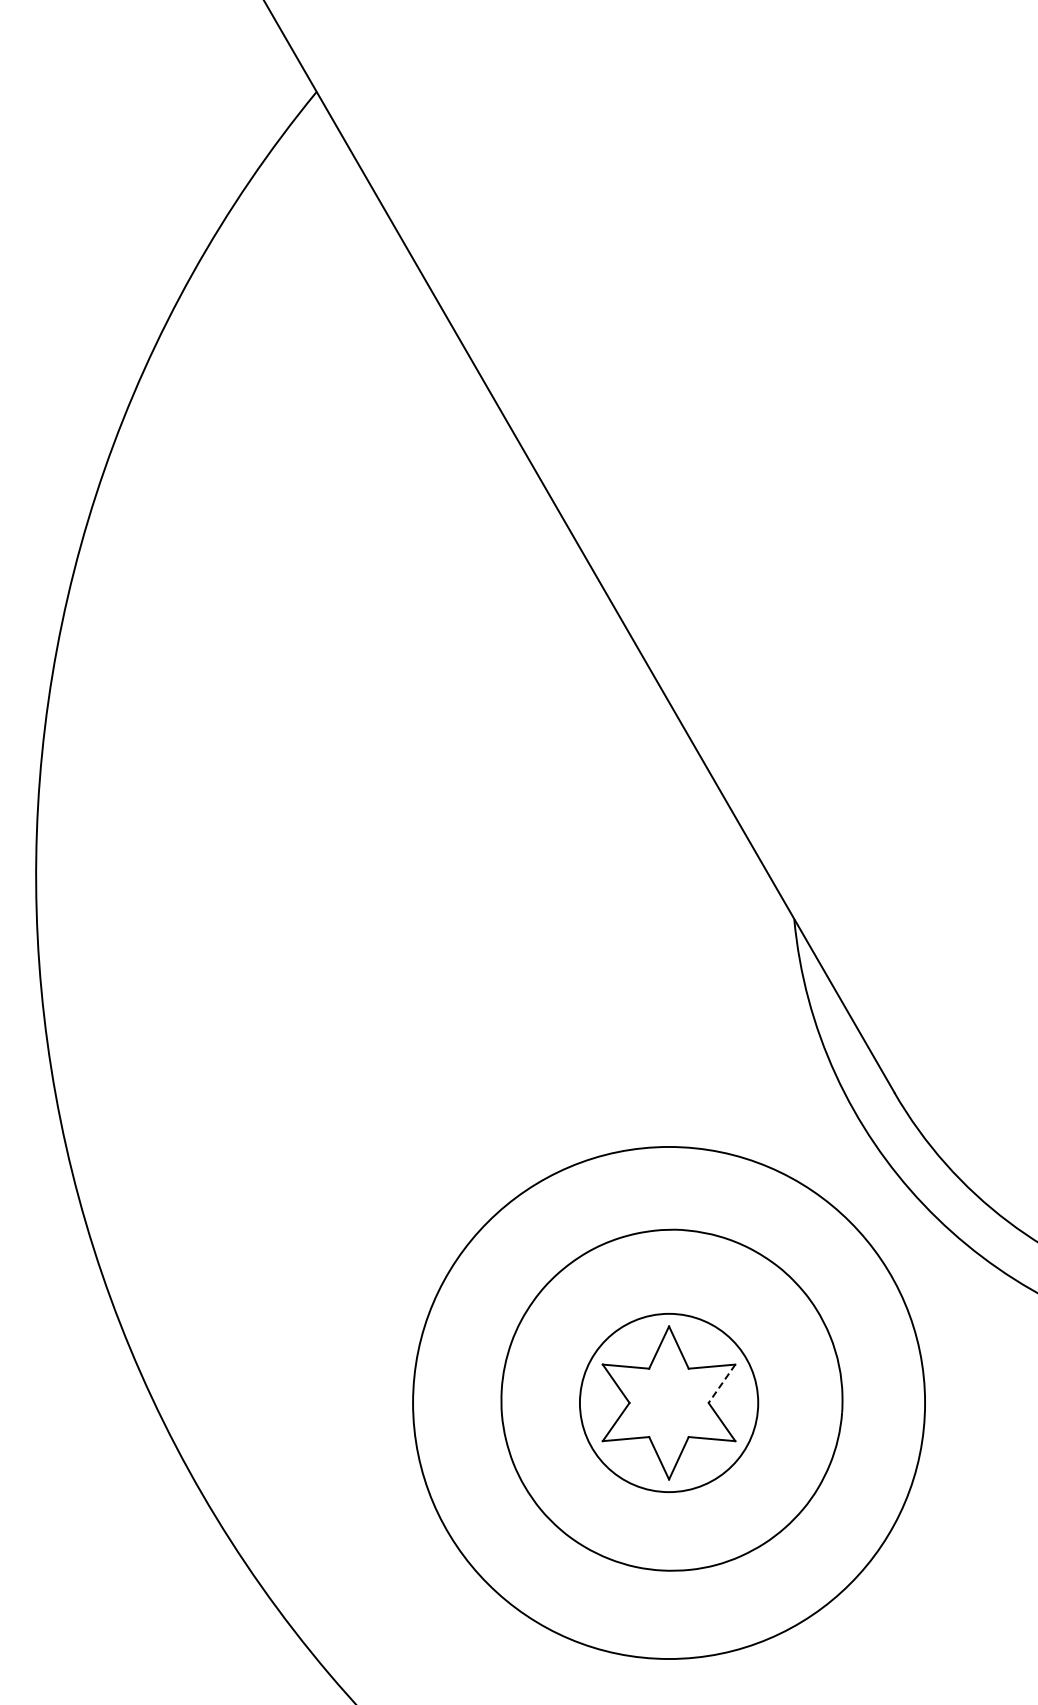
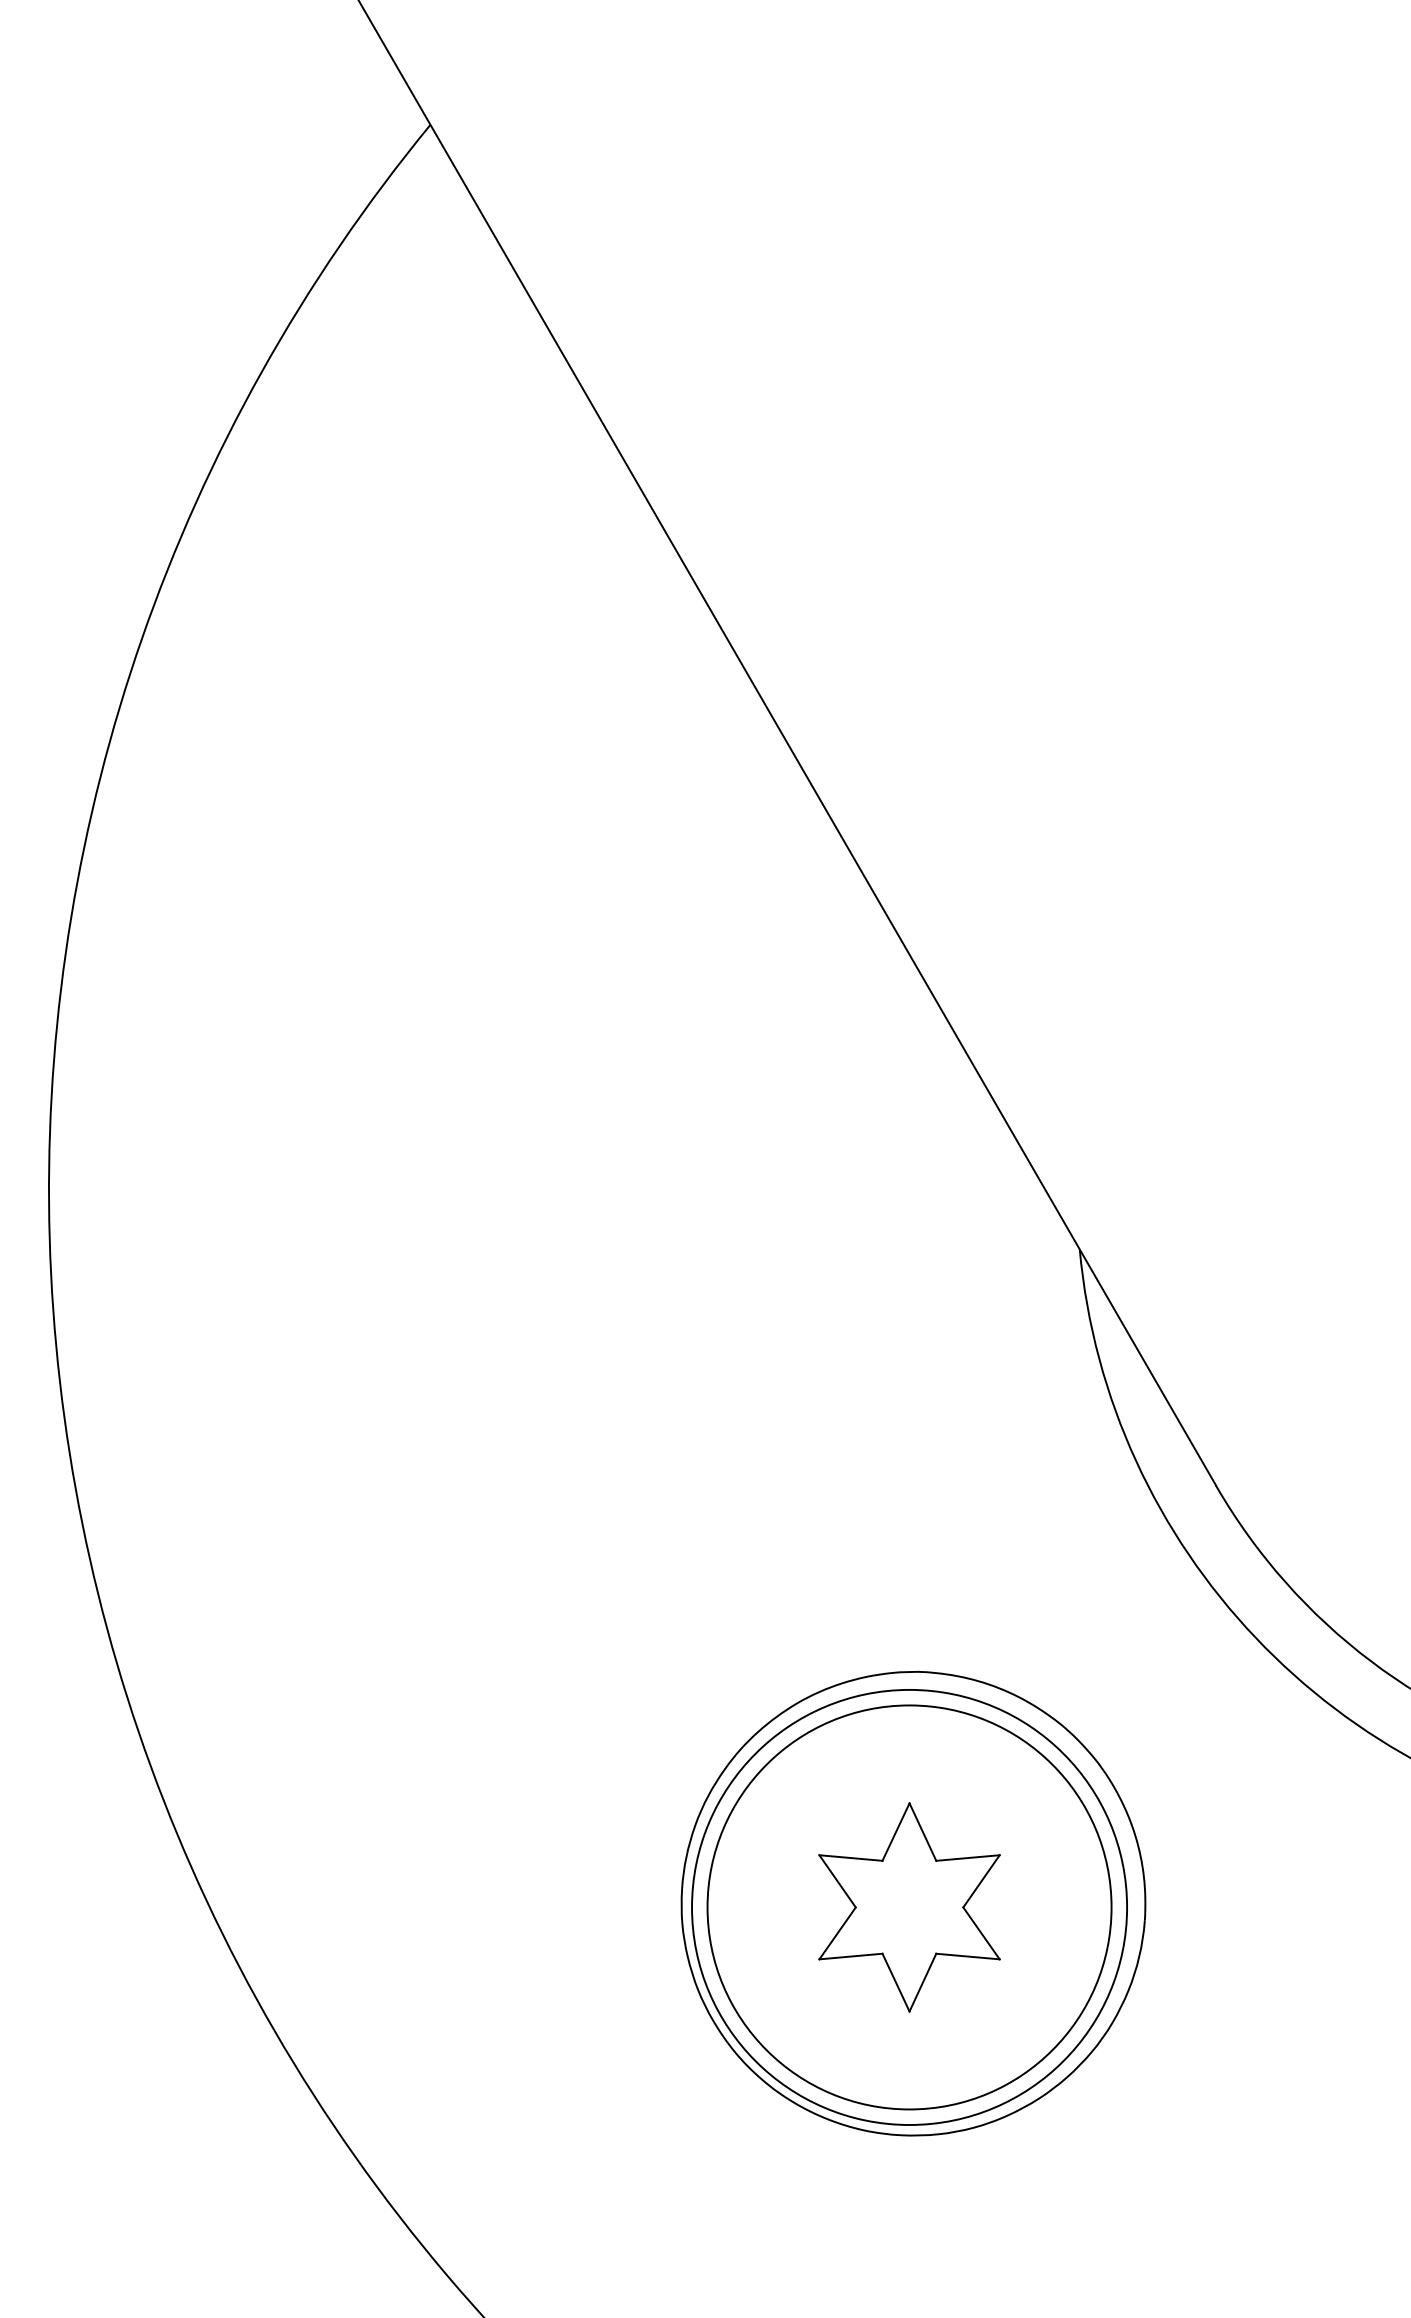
line: (721, 1384) -> (980, 1882), dashed -> solid
circle: (668, 1402) -> (908, 1906), size x1.67
circle: (669, 1402) -> (910, 1906), size x0.62

